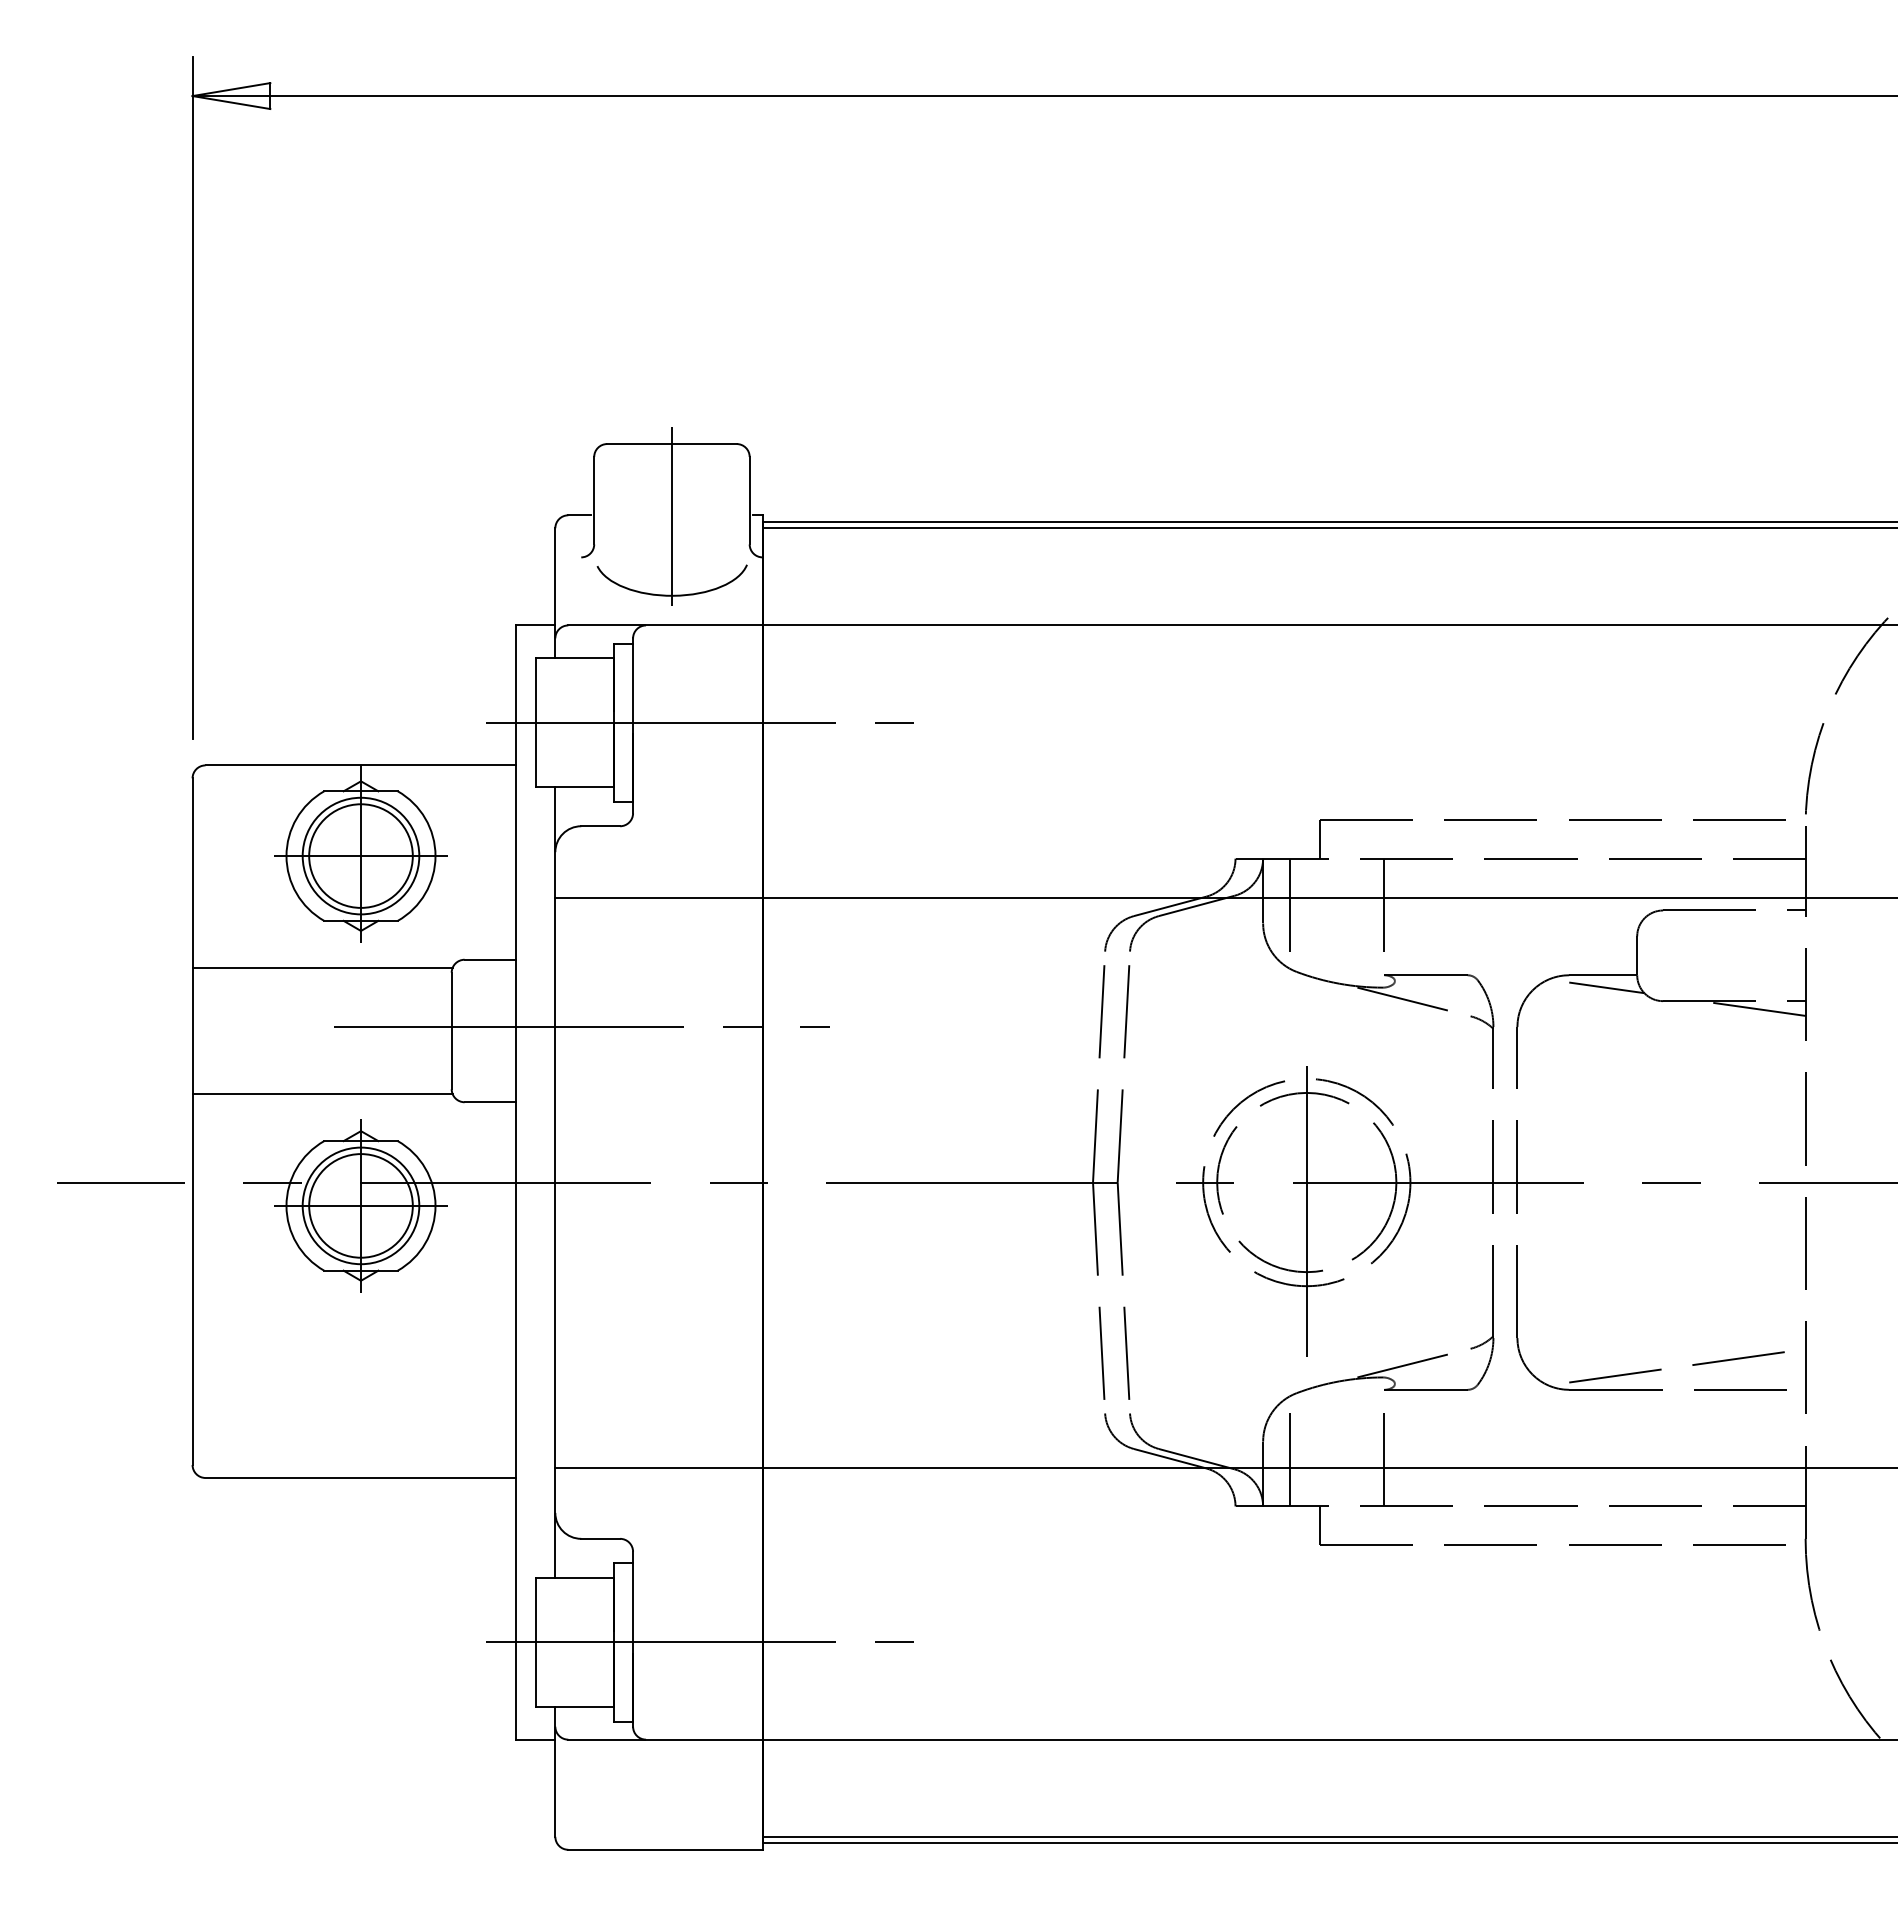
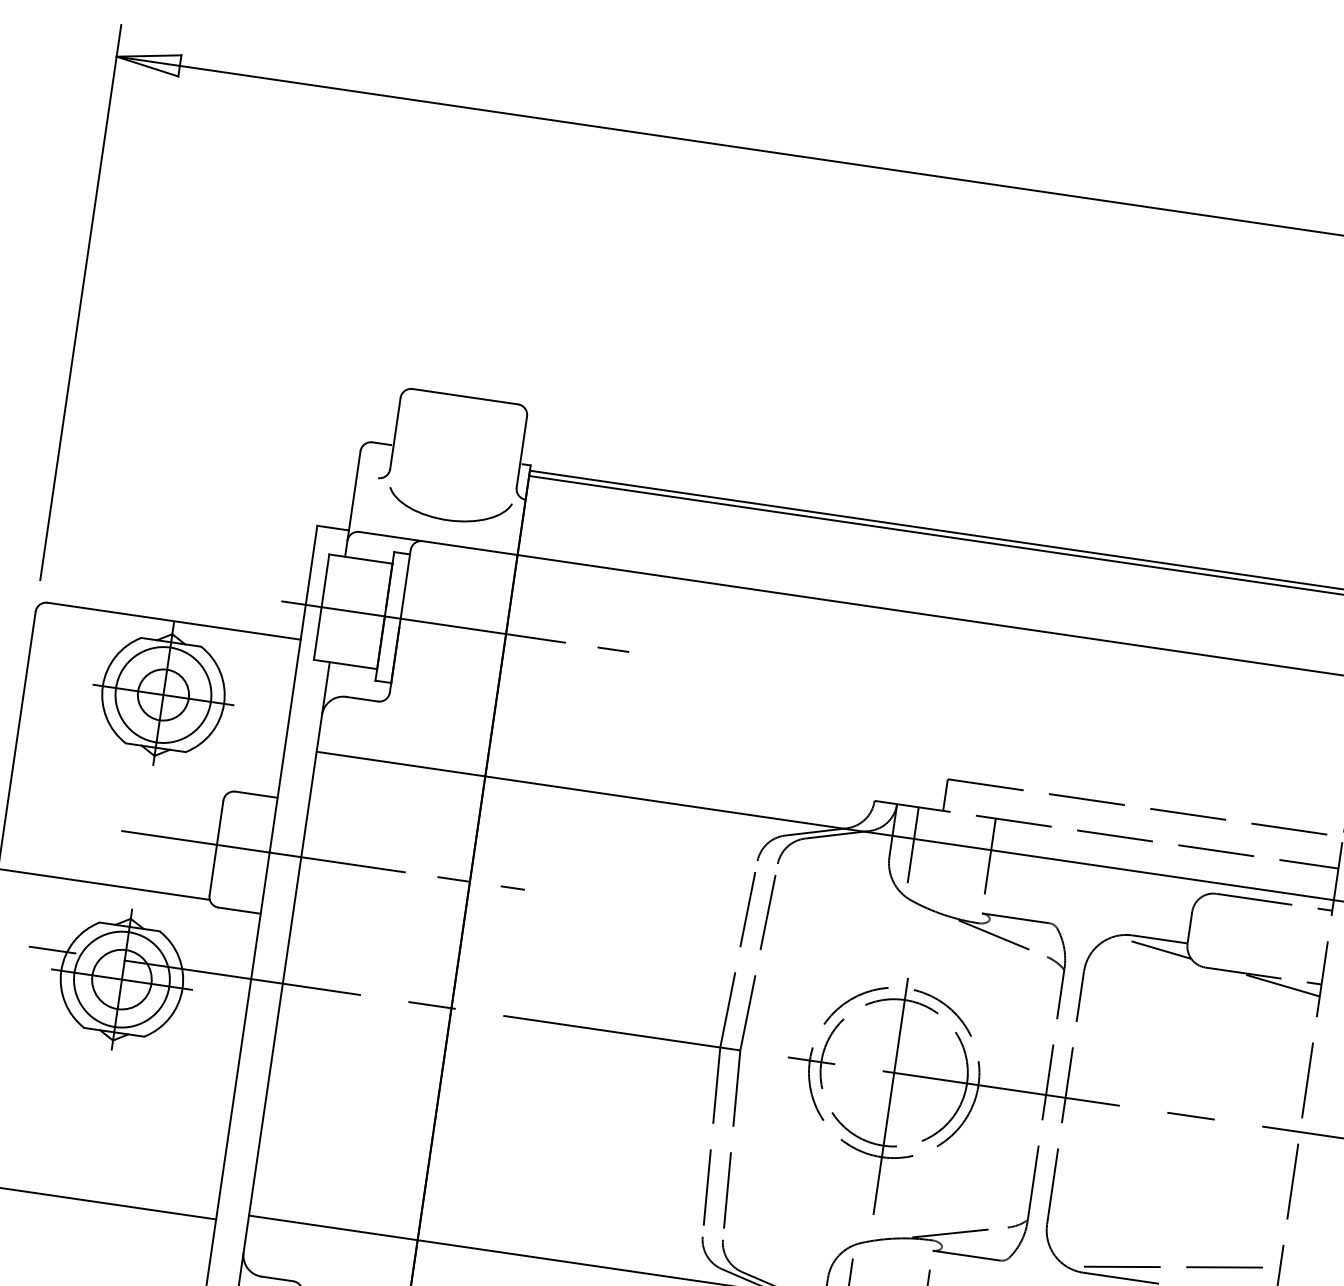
line: (671, 516) -> (456, 455), removed
circle: (360, 855) -> (163, 694), size x0.6
line: (322, 967) -> (118, 781), removed
circle: (360, 1205) -> (121, 979), size x0.7

